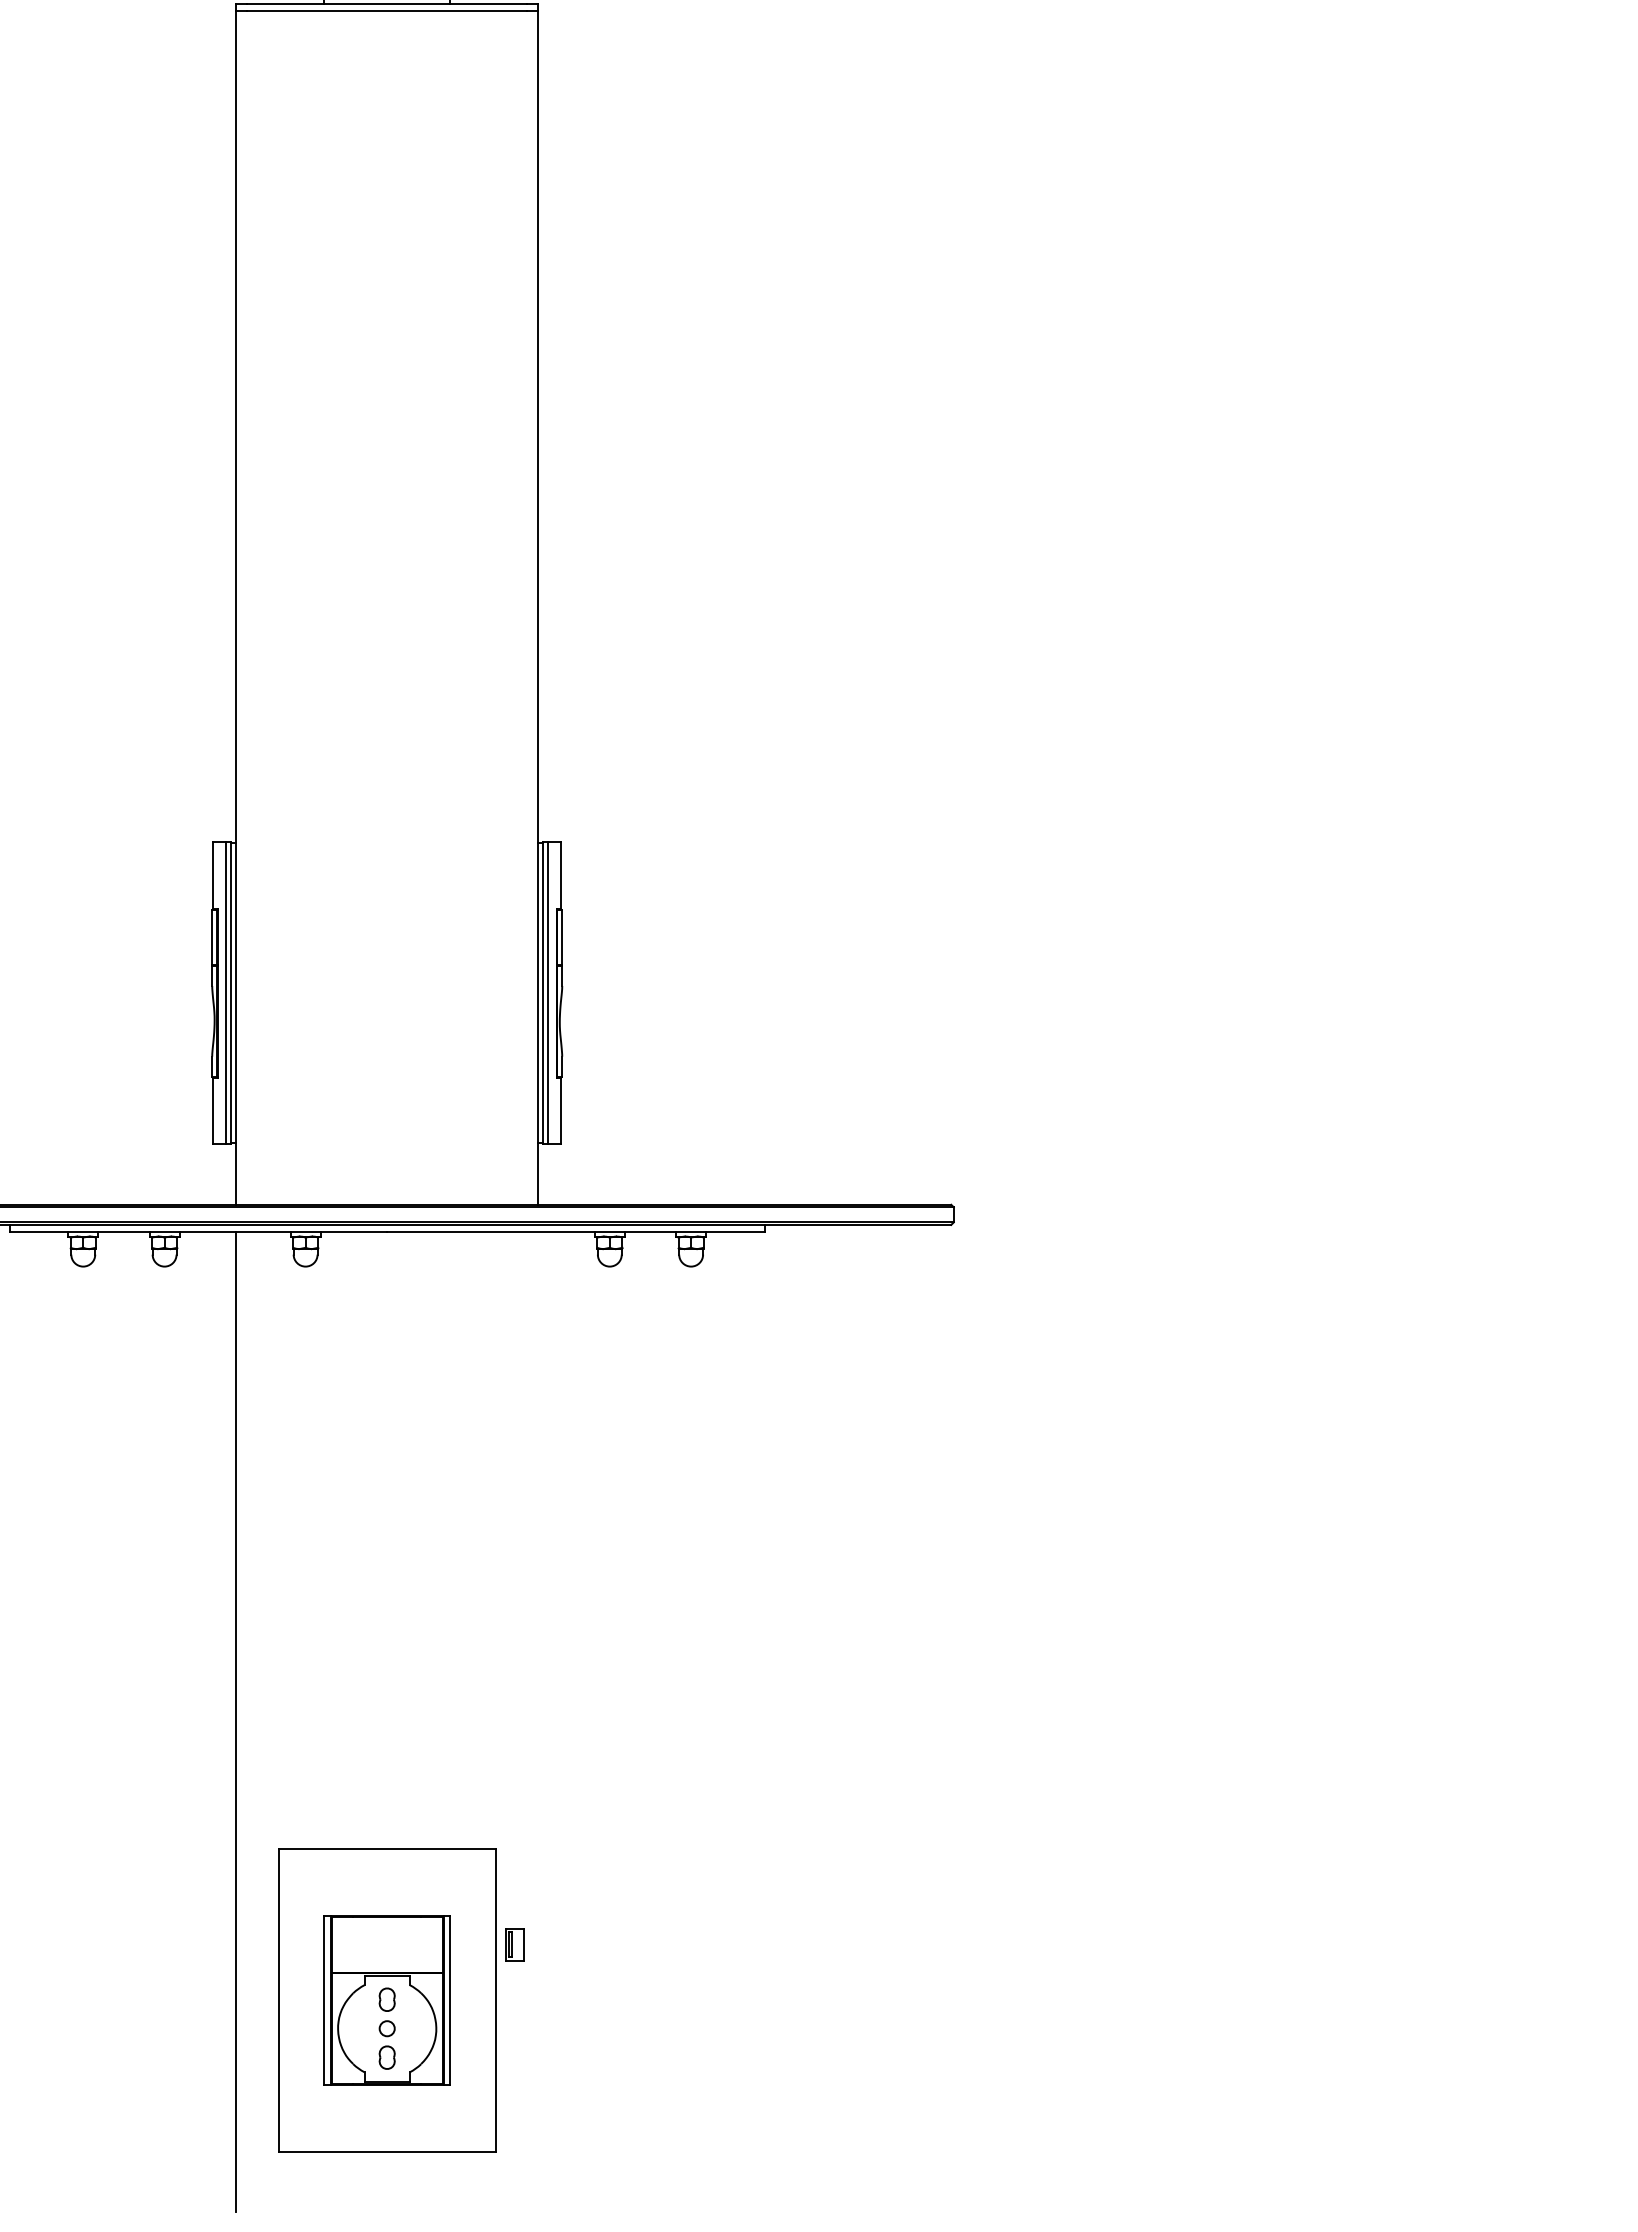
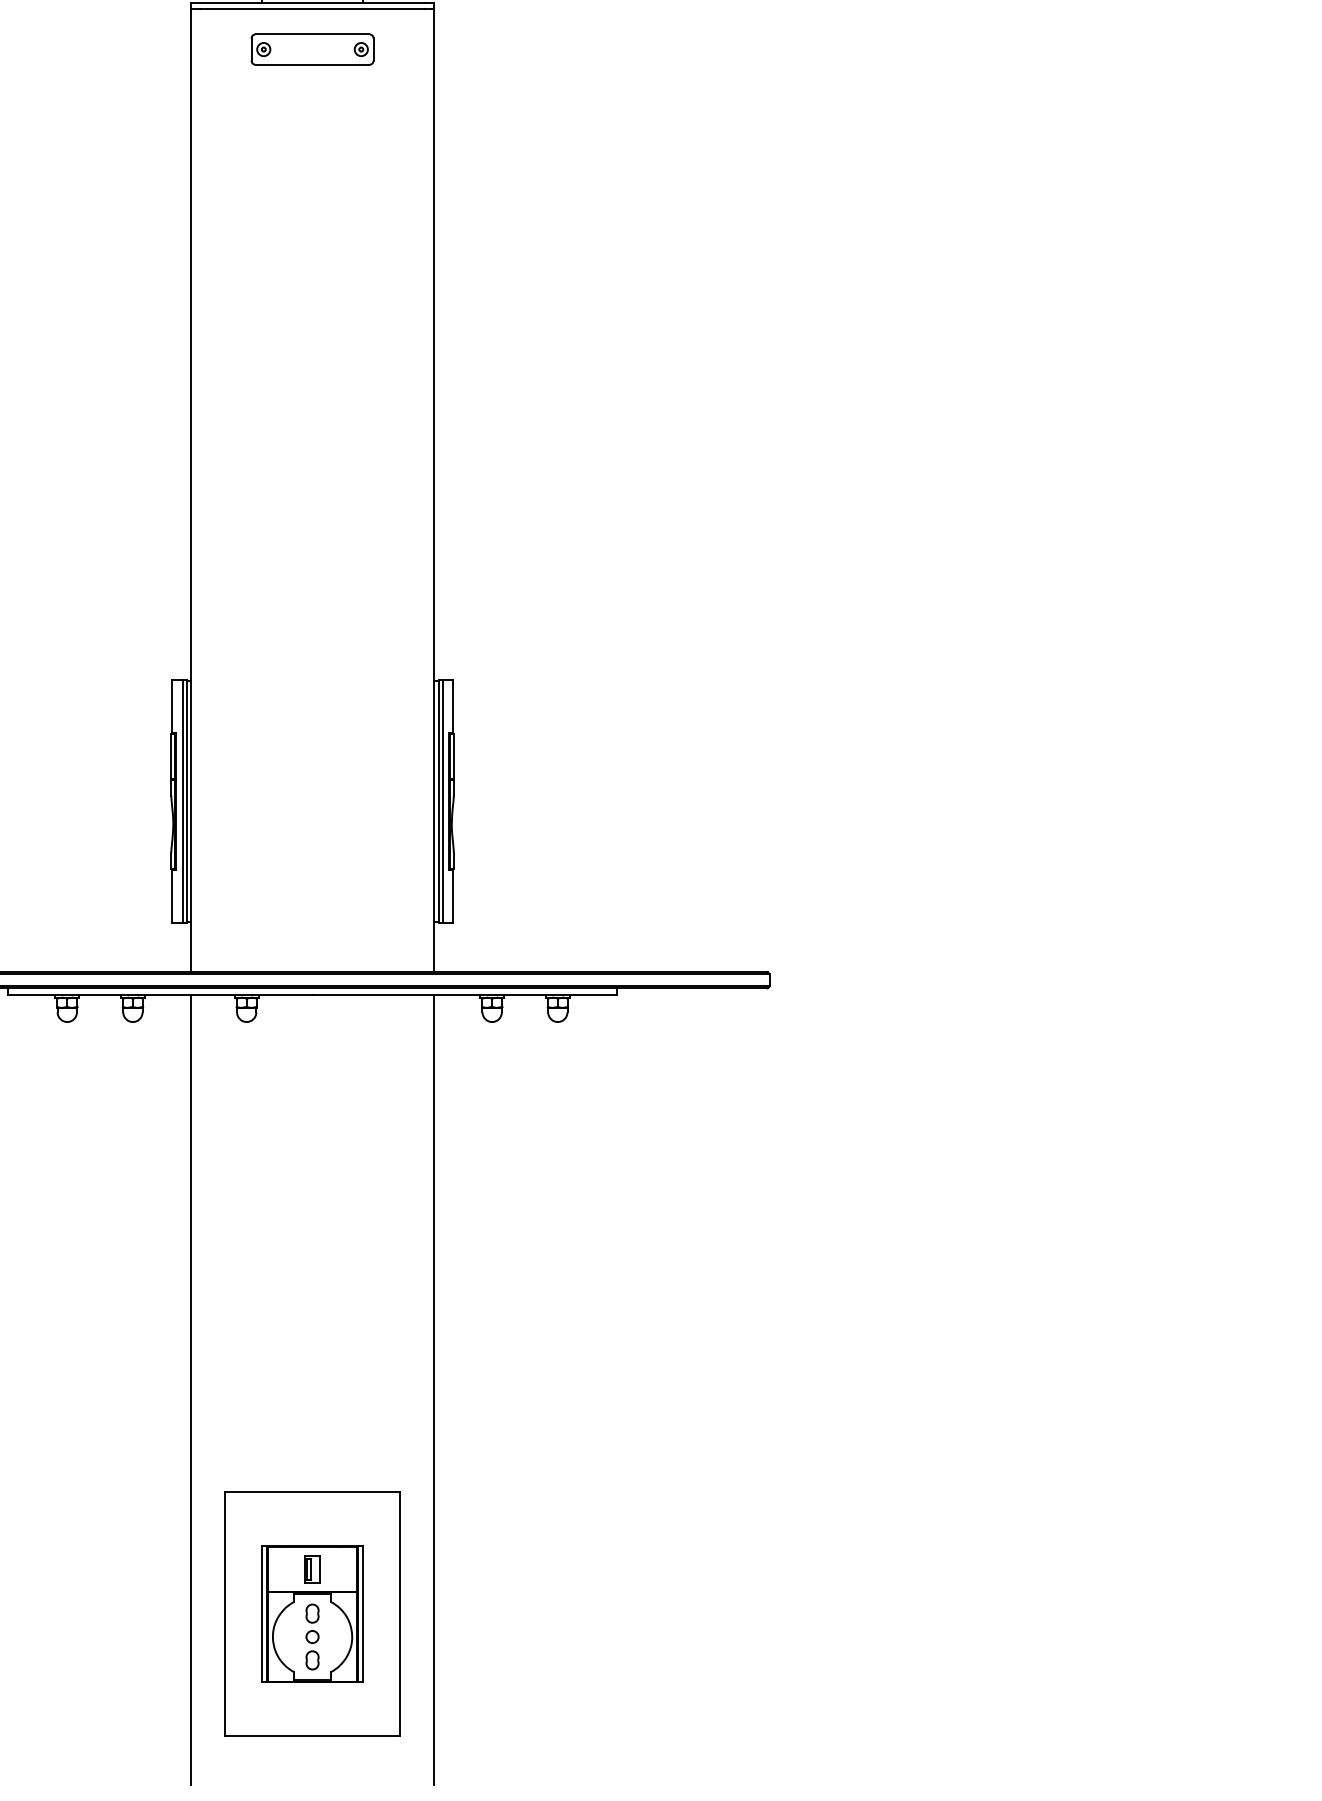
part: (387, 61) -> (312, 49), added
line: (538, 1721) -> (434, 1389), added
part: (514, 1945) -> (312, 1569), moved

